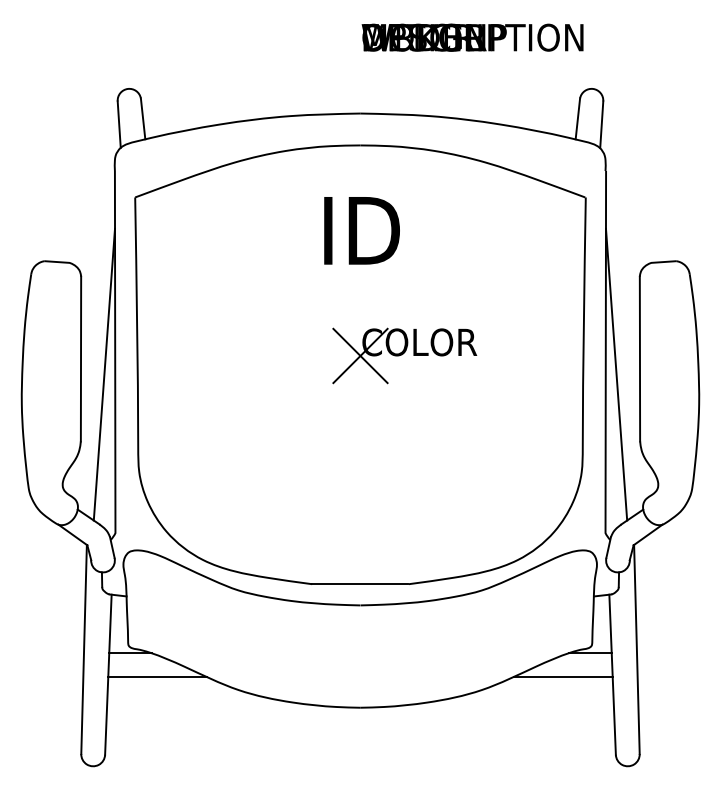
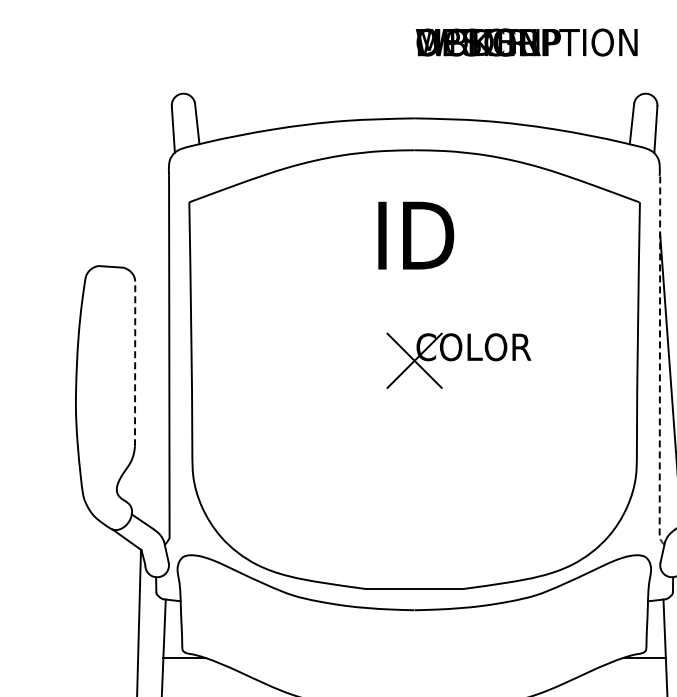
line: (81, 358) -> (135, 363), solid -> dashed
line: (605, 359) -> (659, 364), solid -> dashed
line: (104, 374) -> (158, 379), removed
line: (157, 676) -> (211, 681), removed
line: (563, 676) -> (617, 681), removed

